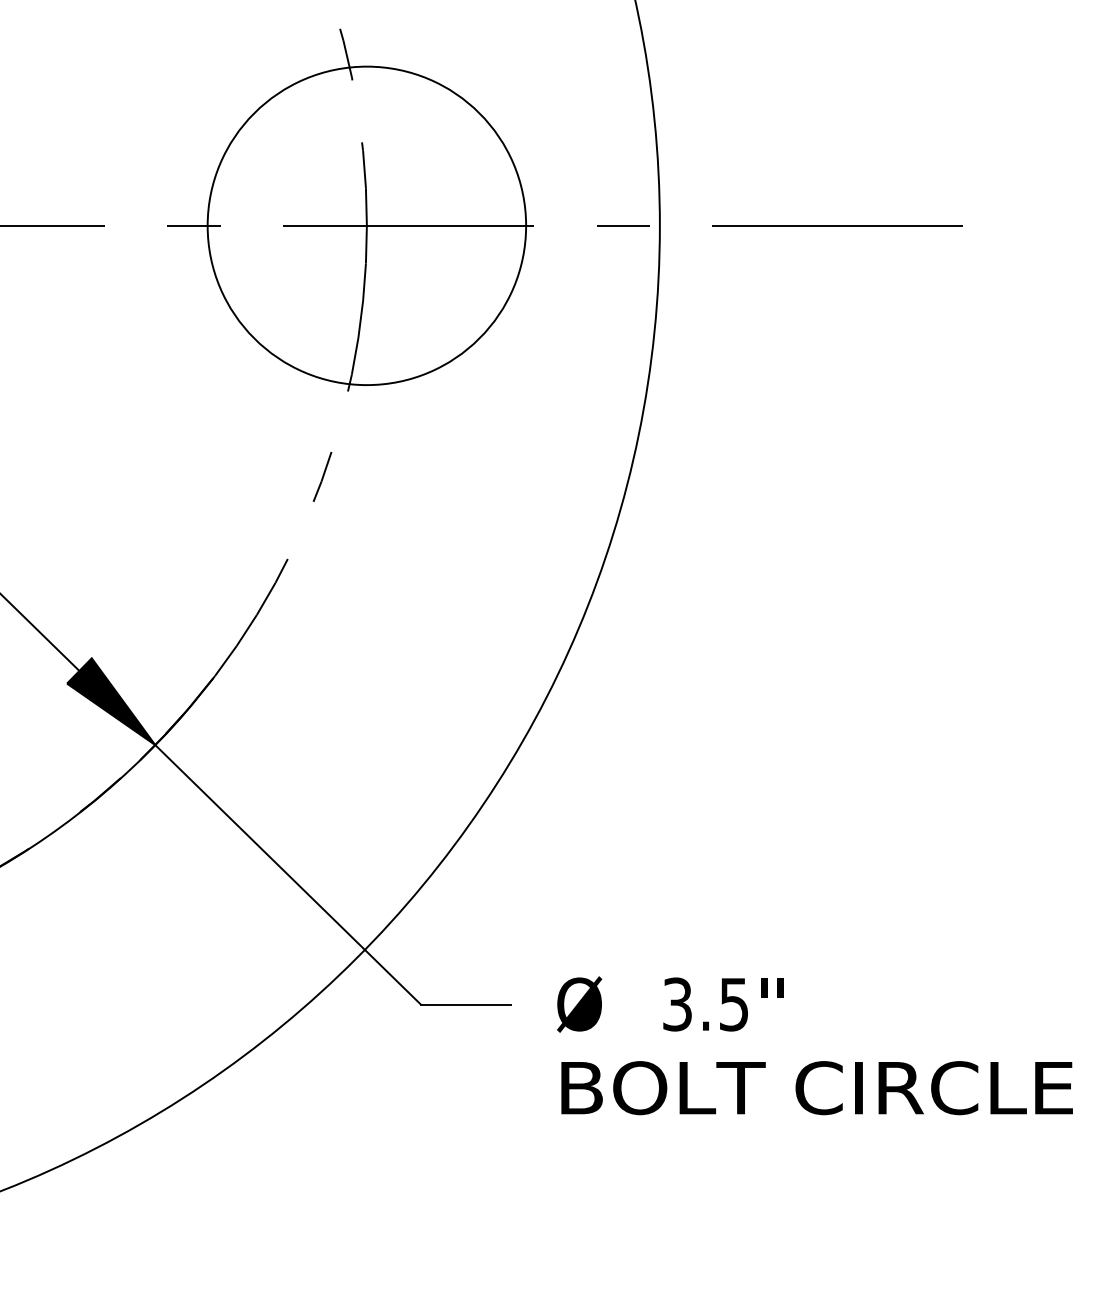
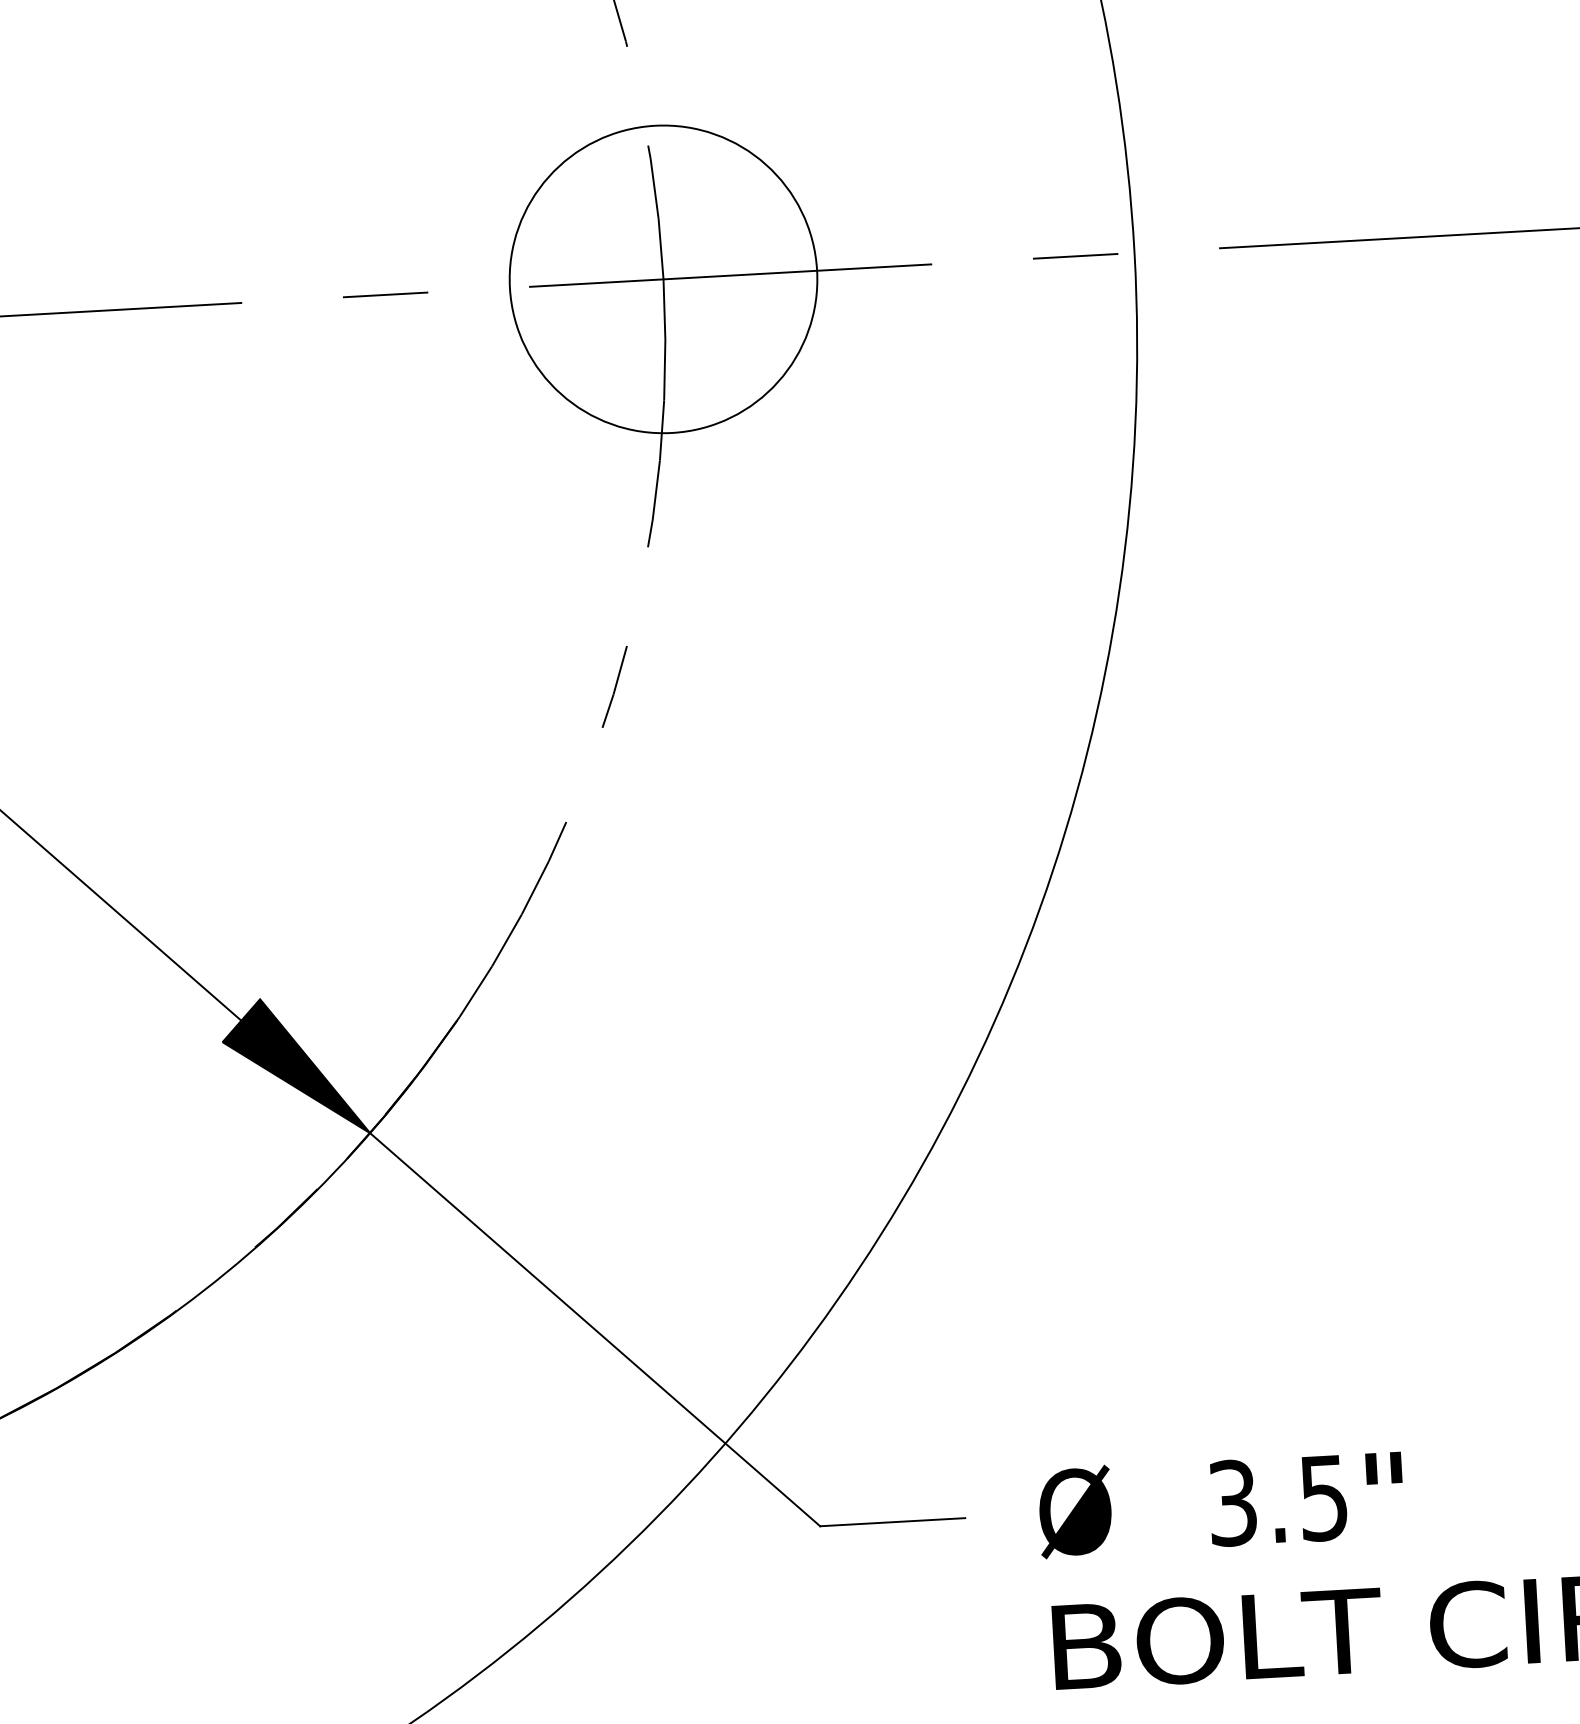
circle: (366, 225) -> (662, 278), size x0.6

